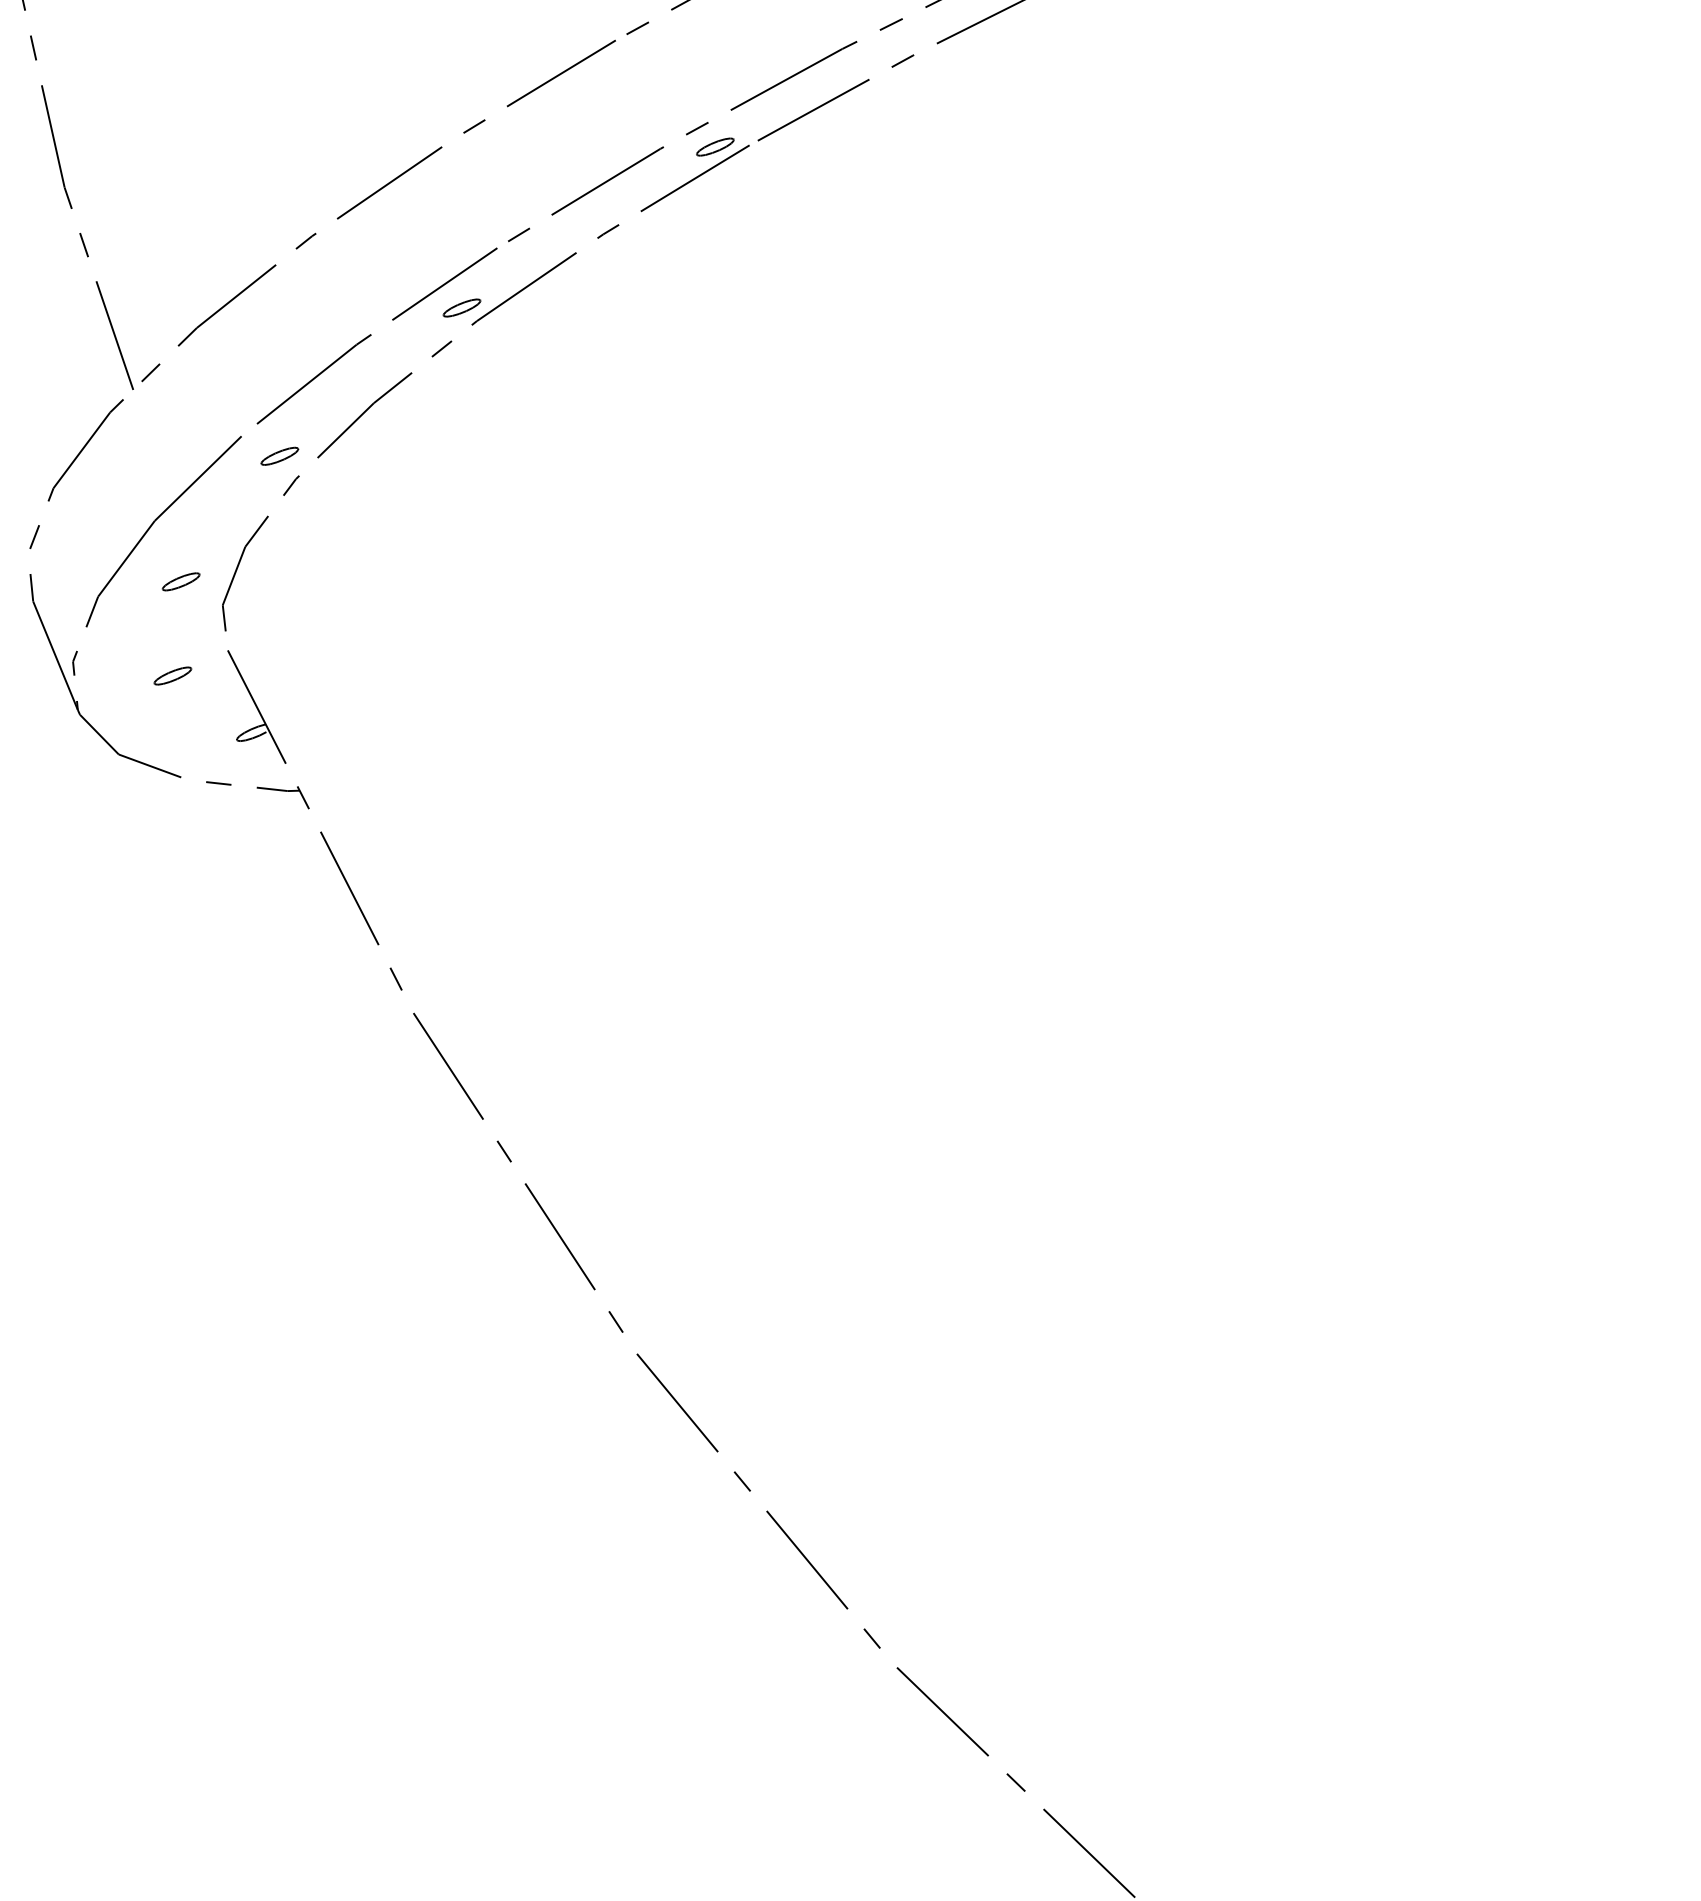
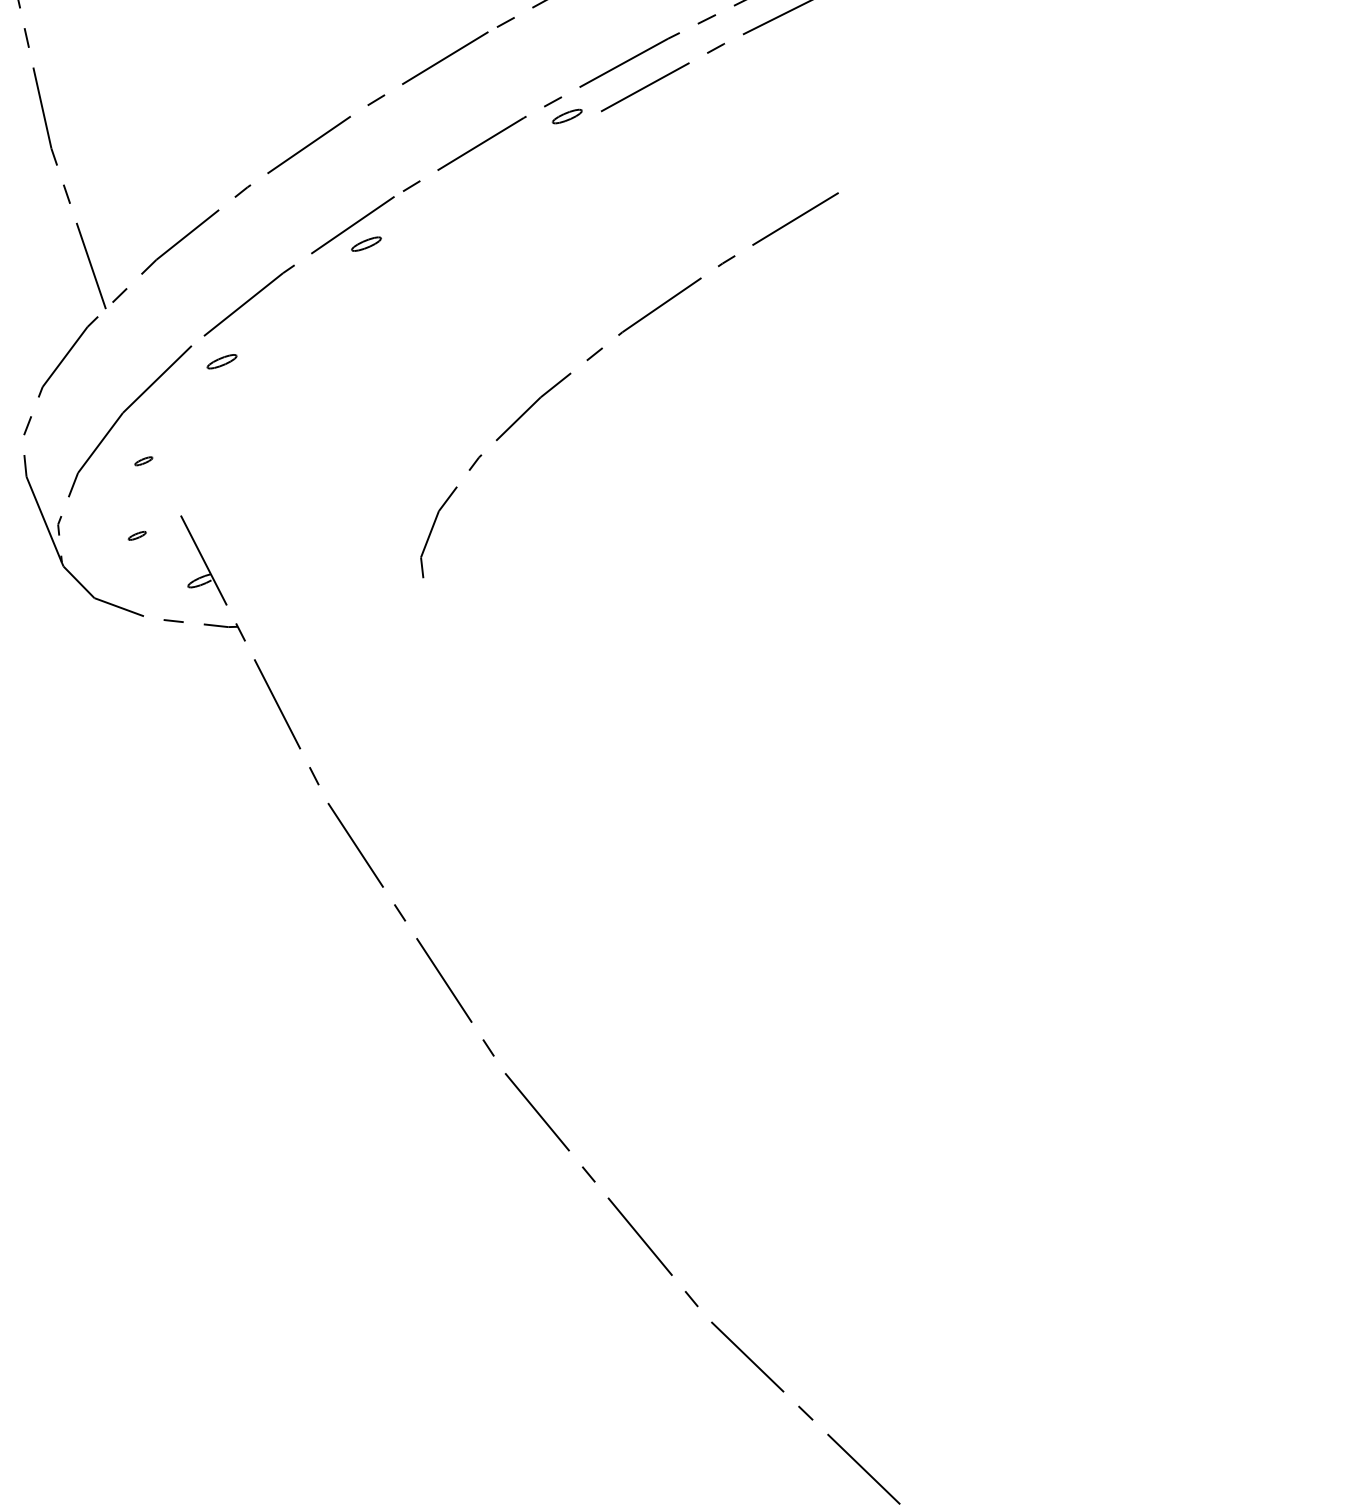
curve: (449, 344) -> (600, 350), moved
part: (180, 581) -> (143, 460), size x0.6
part: (172, 675) -> (136, 535), size x0.6

